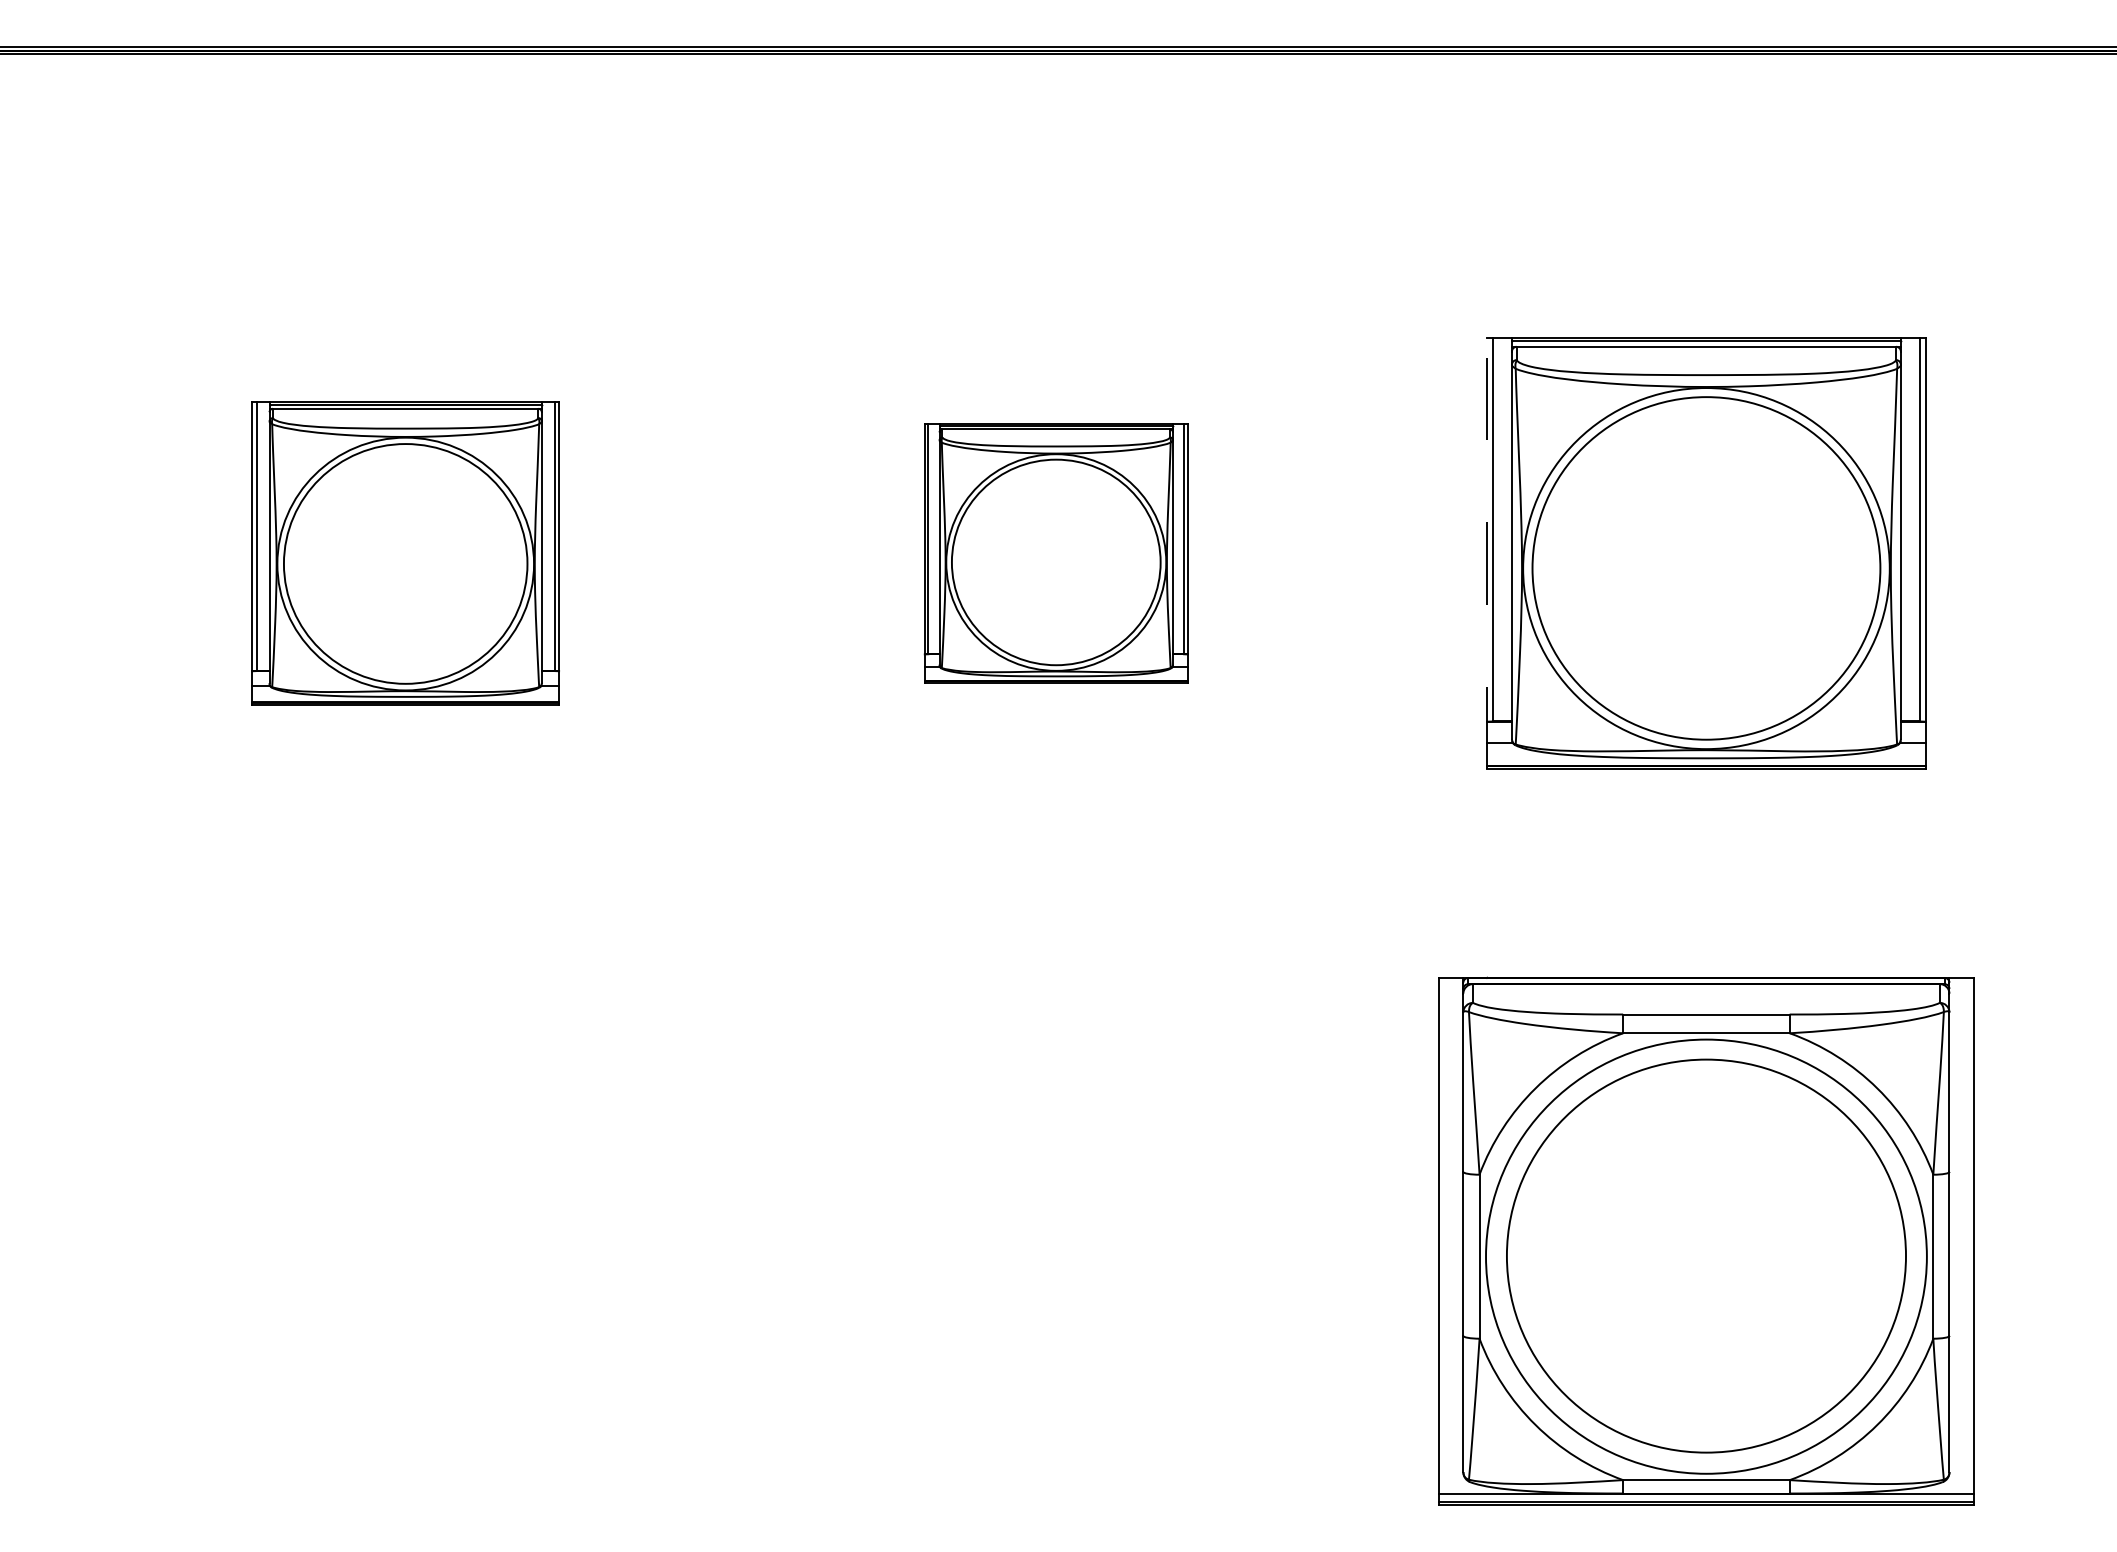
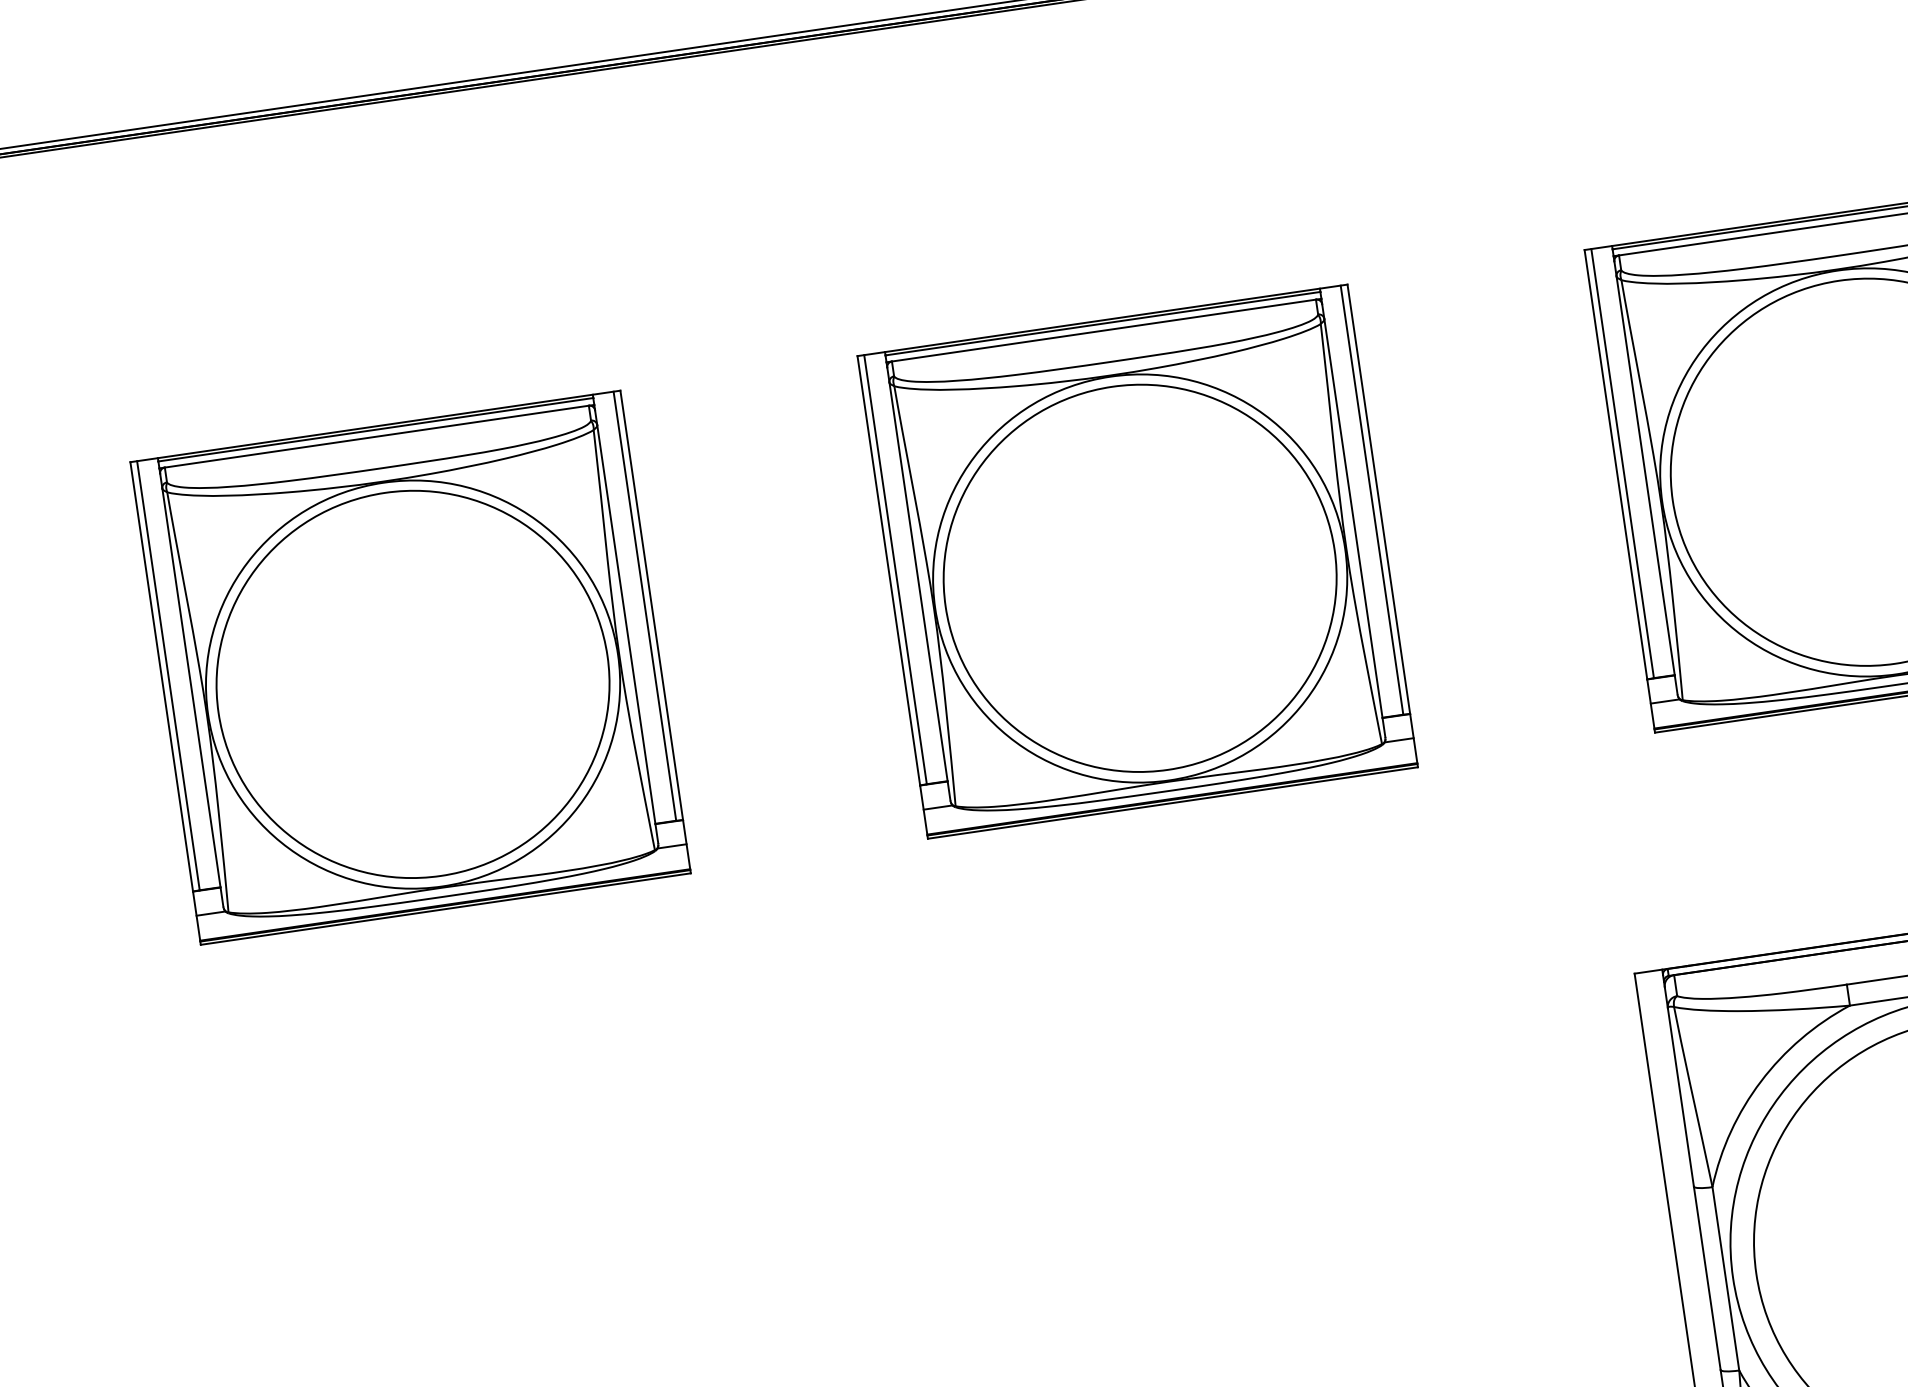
part: (405, 553) -> (410, 667), size x1.43
part: (1056, 553) -> (1138, 561), size x1.67
line: (1487, 553) -> (1620, 491), dashed -> solid

